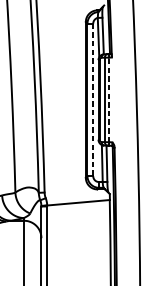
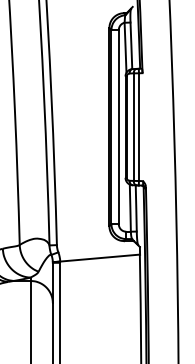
line: (92, 100) -> (118, 127), dashed -> solid
line: (108, 100) -> (138, 127), dashed -> solid

